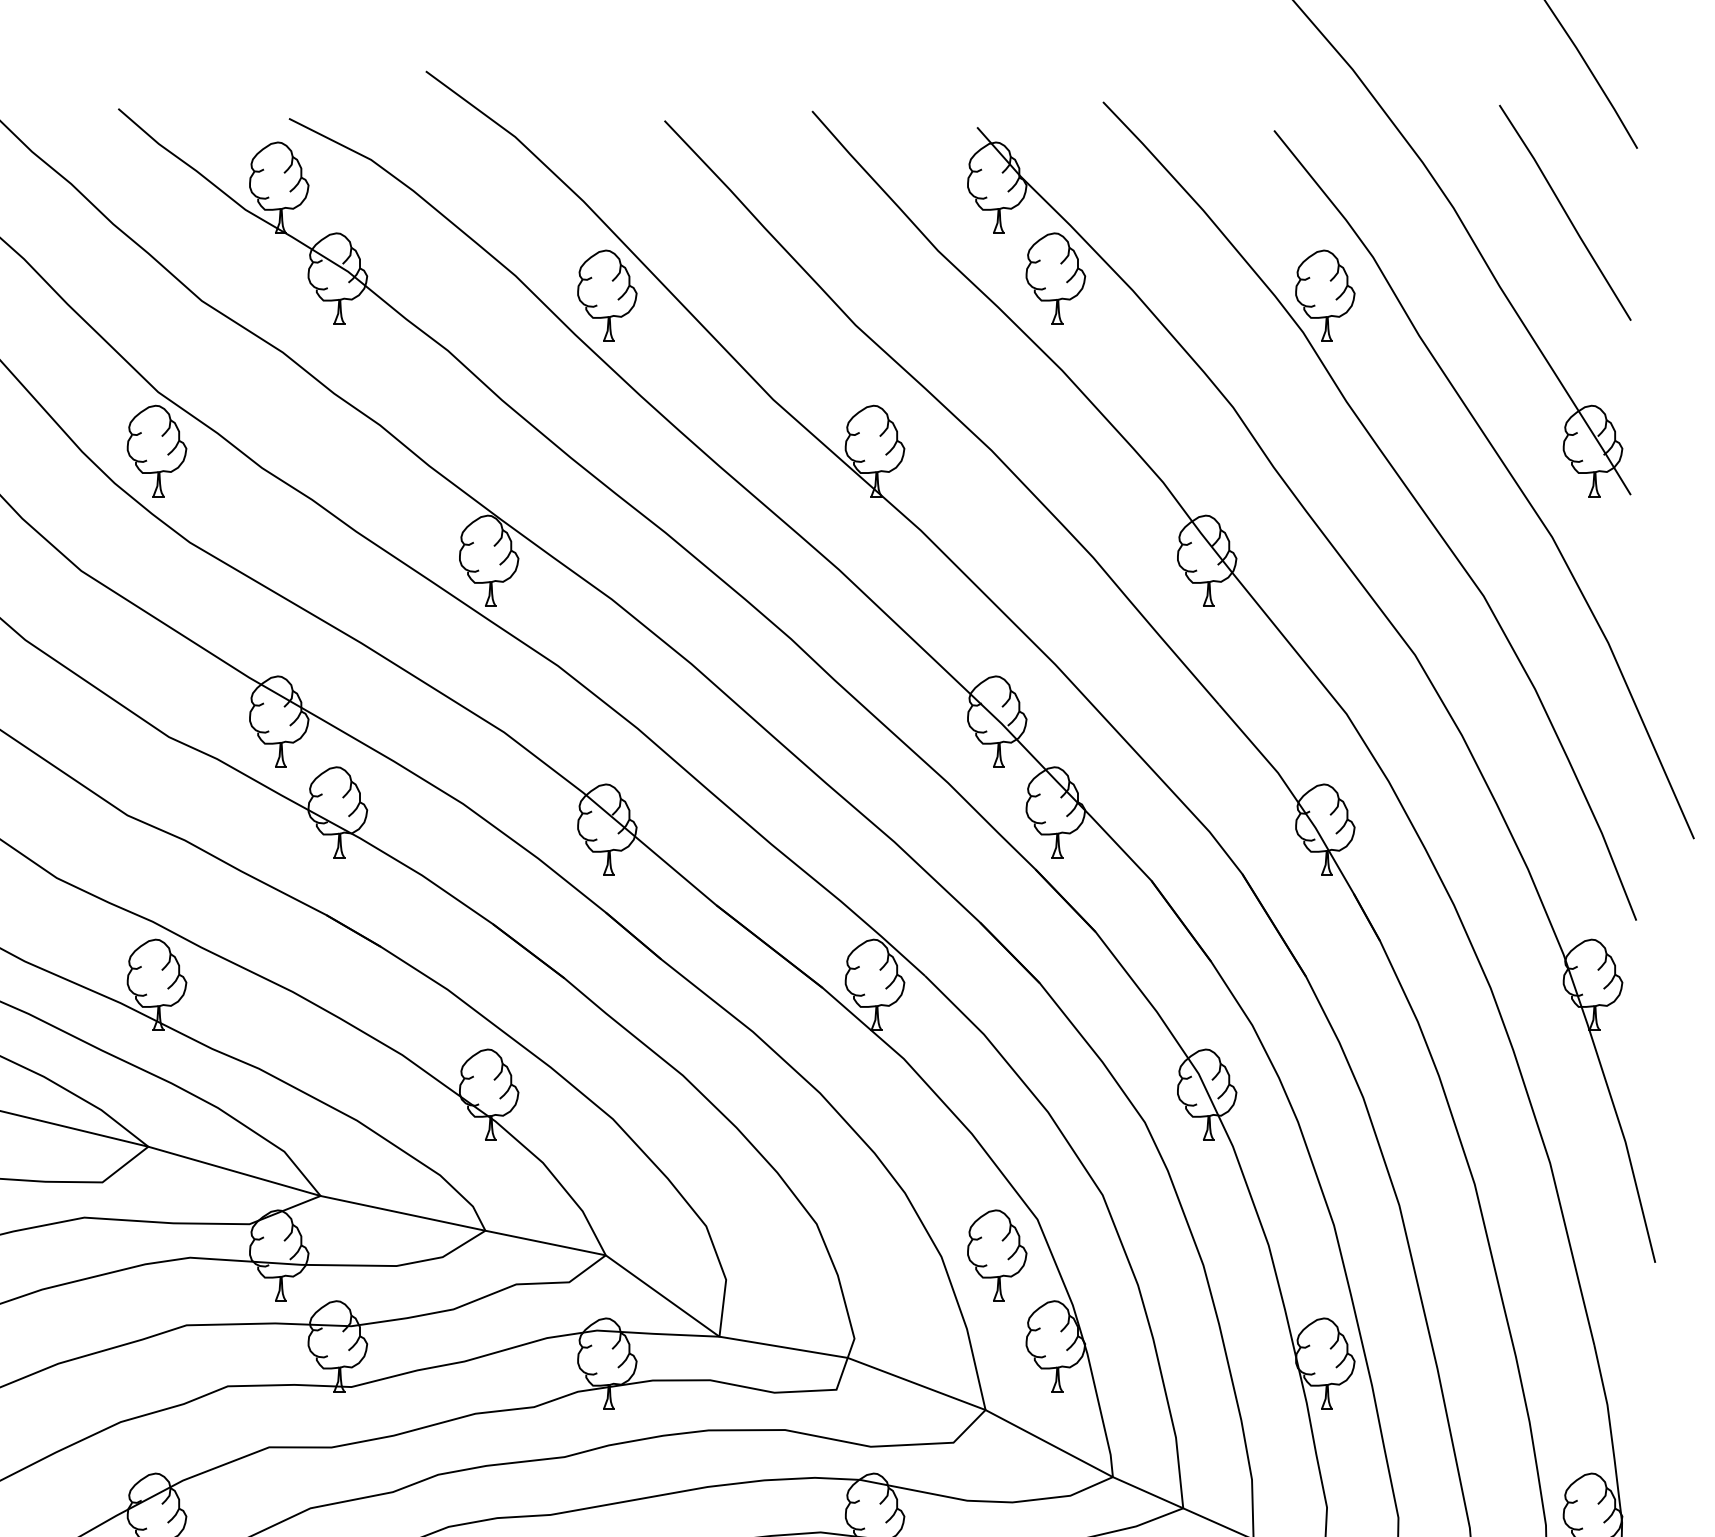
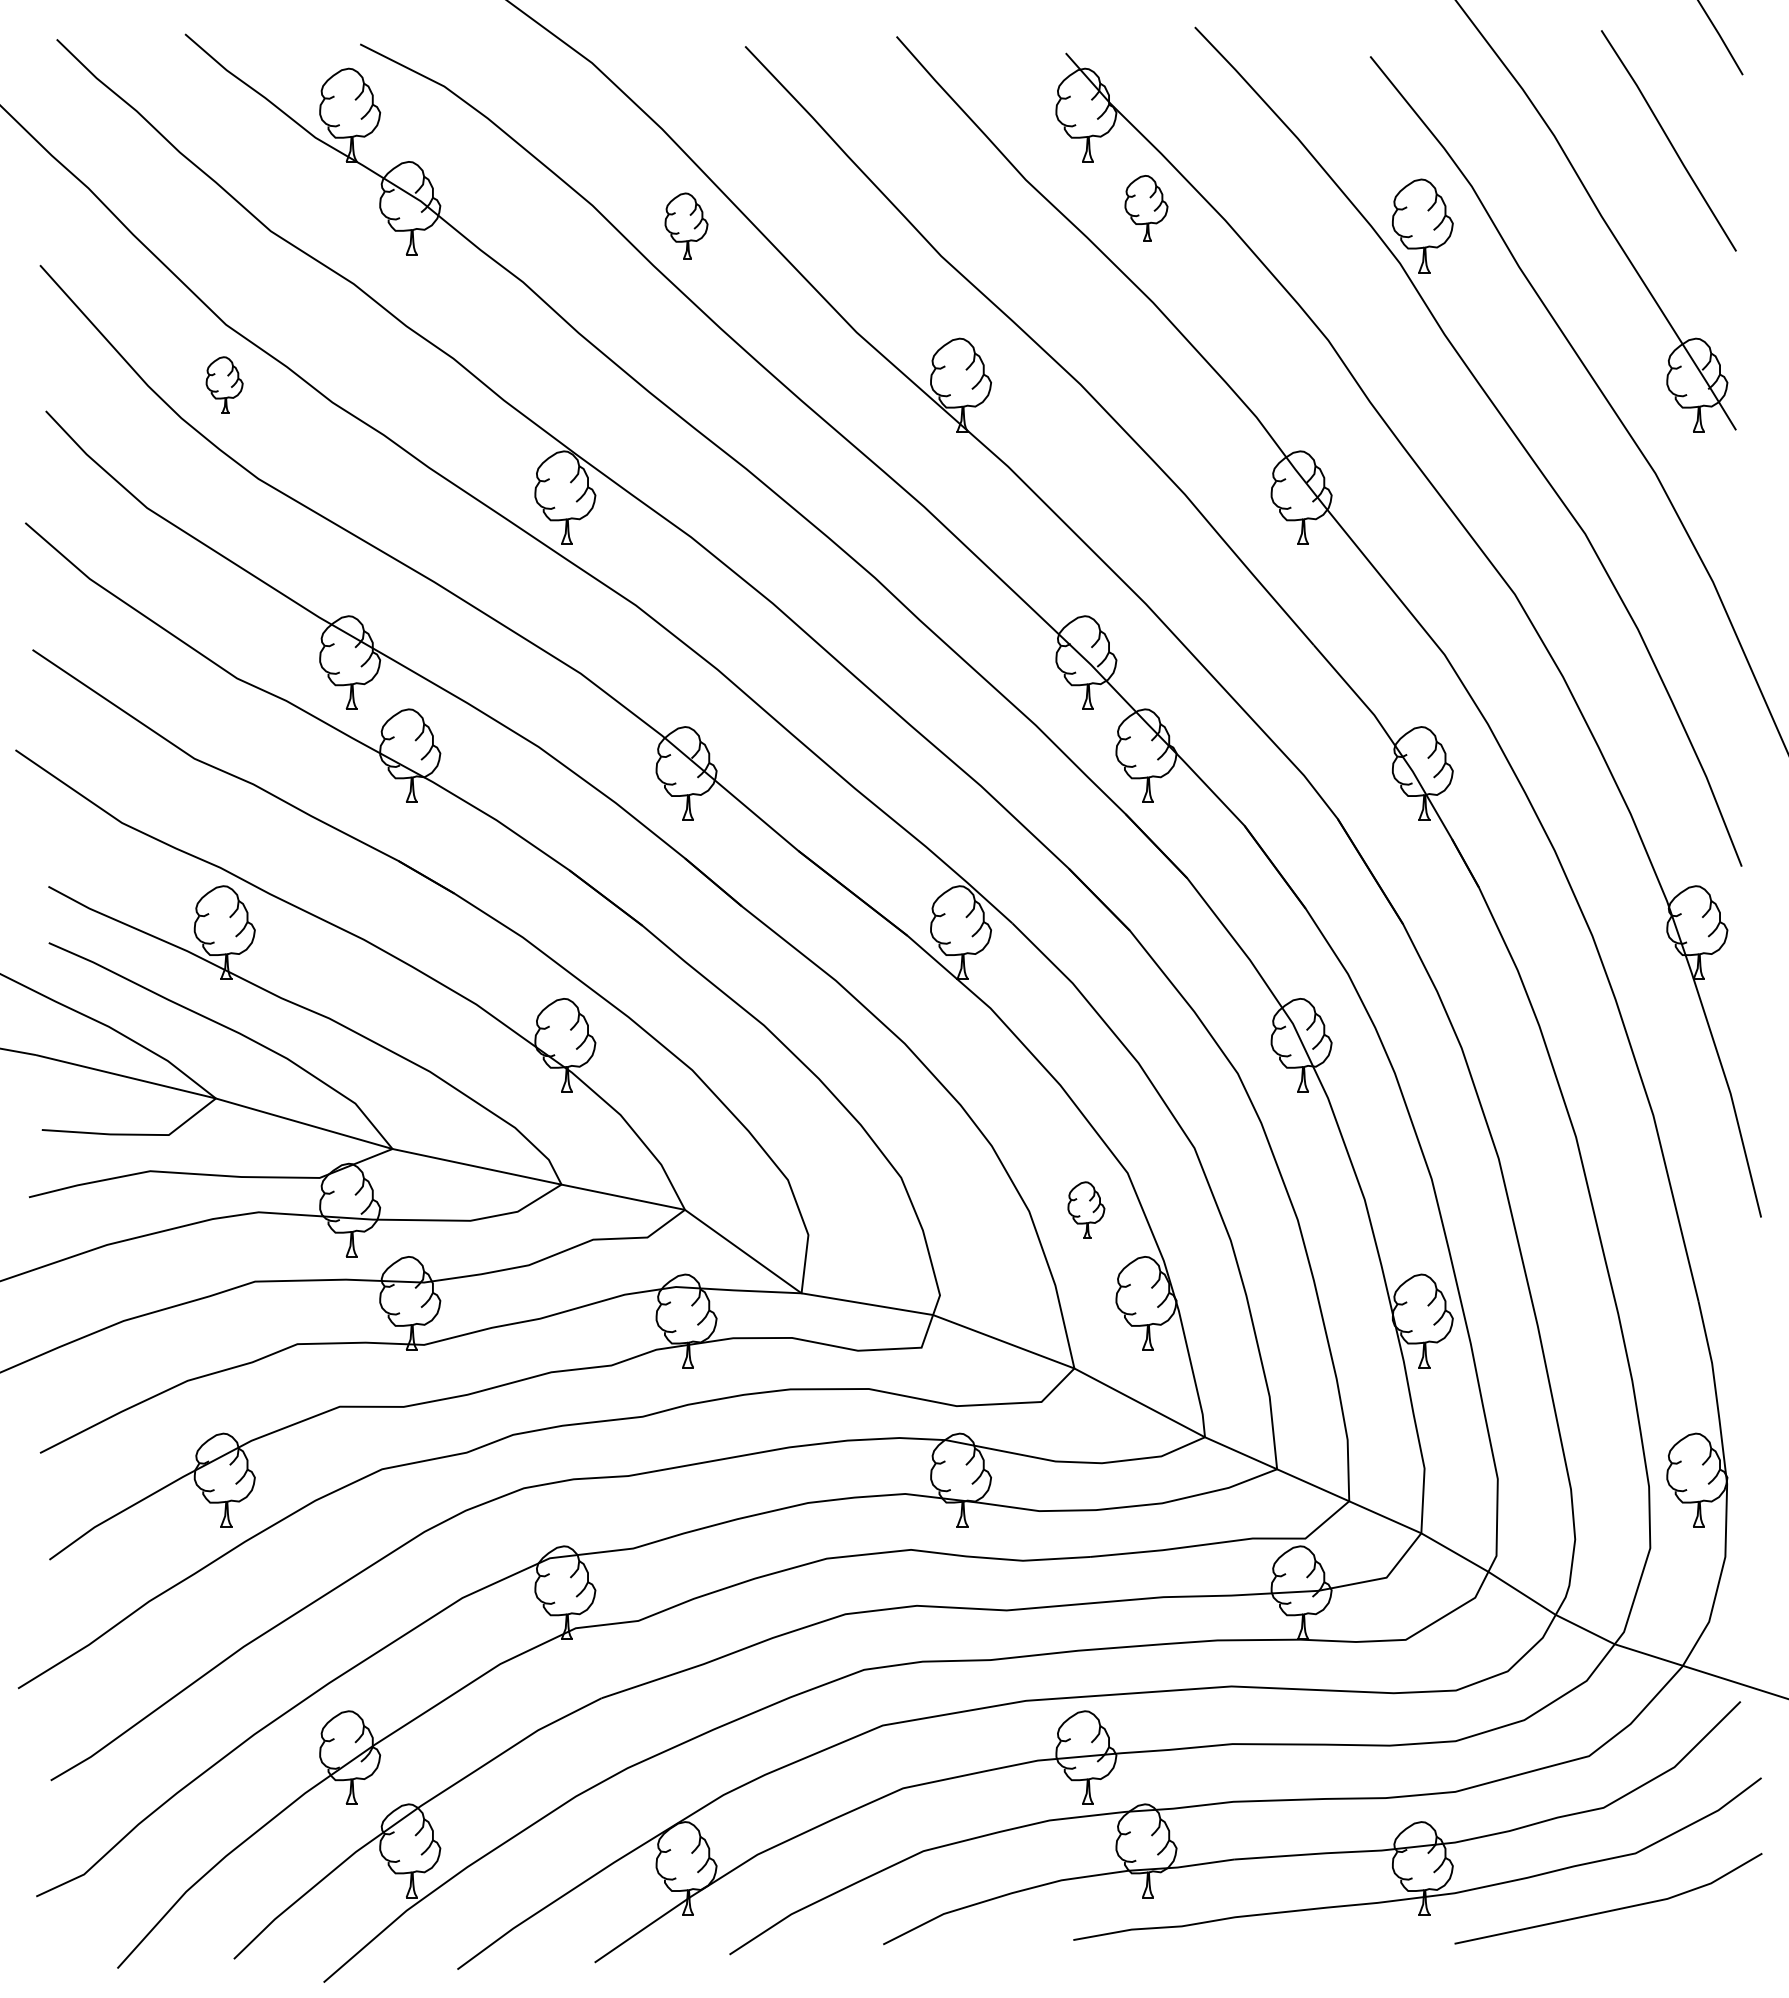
part: (1055, 278) -> (1146, 208), size x0.7
part: (607, 295) -> (686, 225), size x0.7
part: (156, 450) -> (224, 384), size x0.6
part: (997, 1254) -> (1086, 1209), size x0.6

